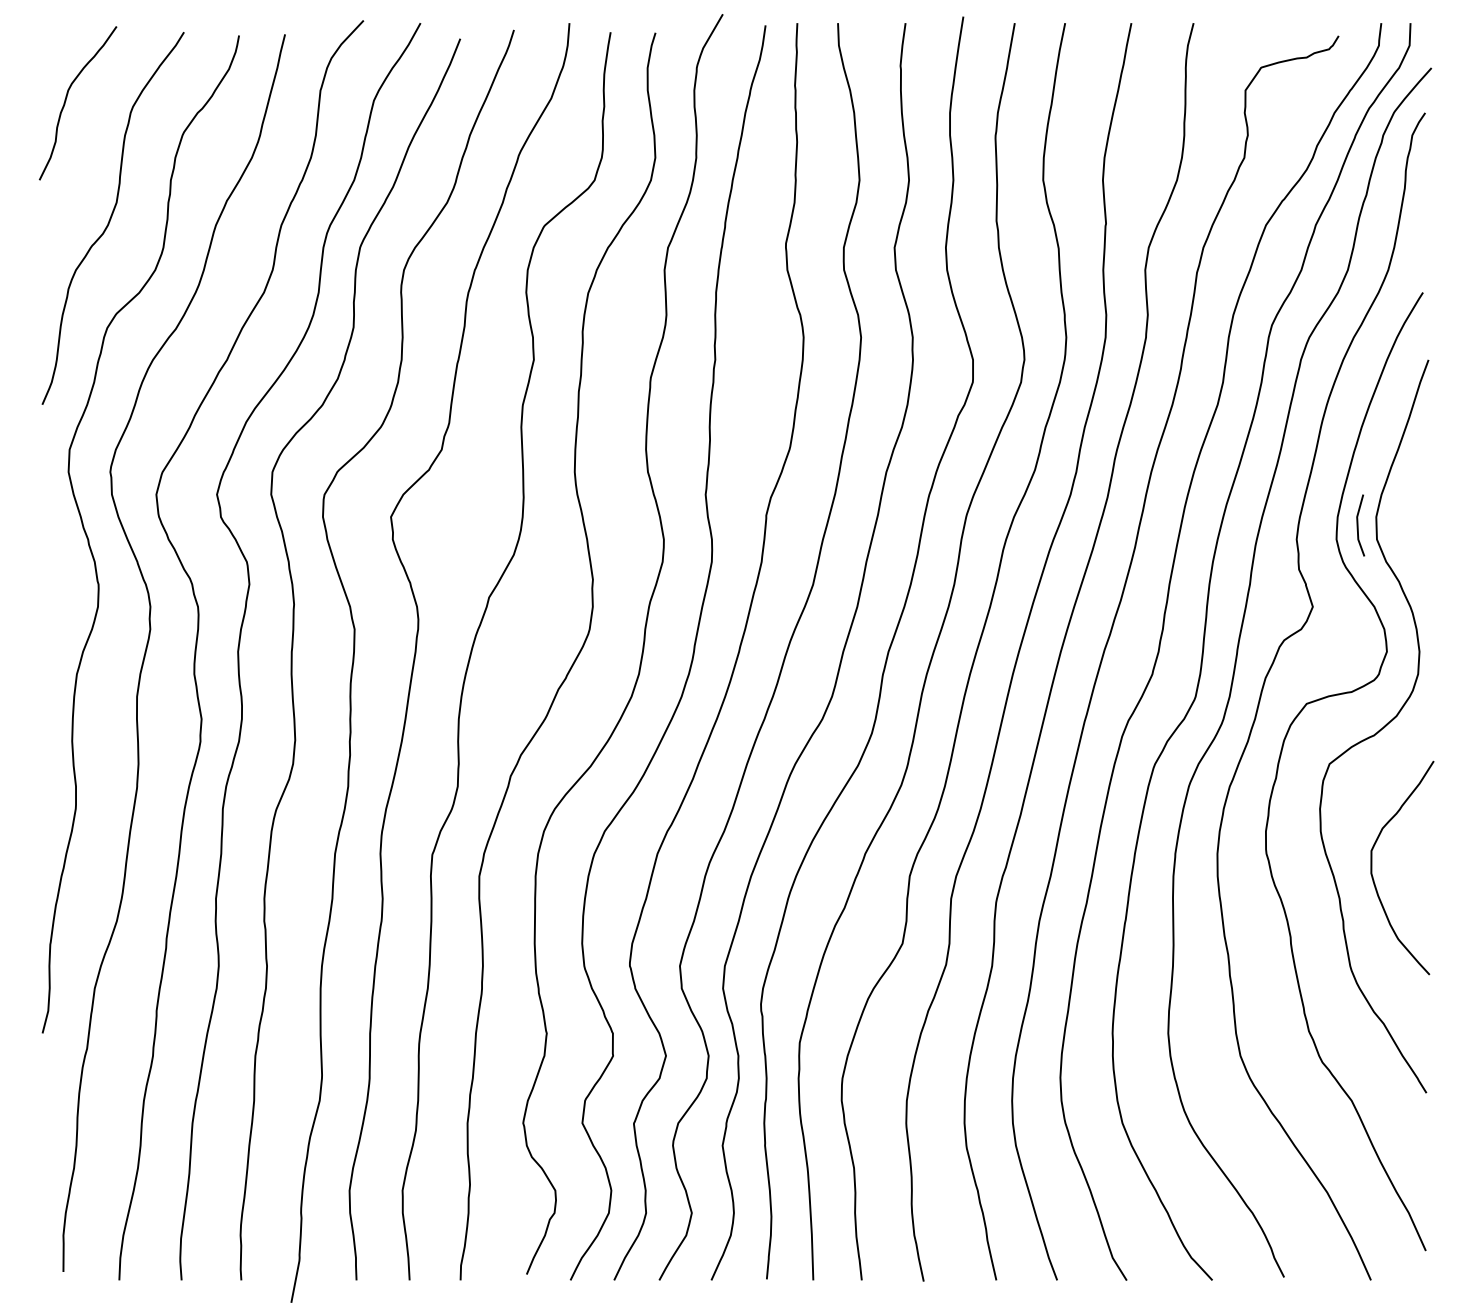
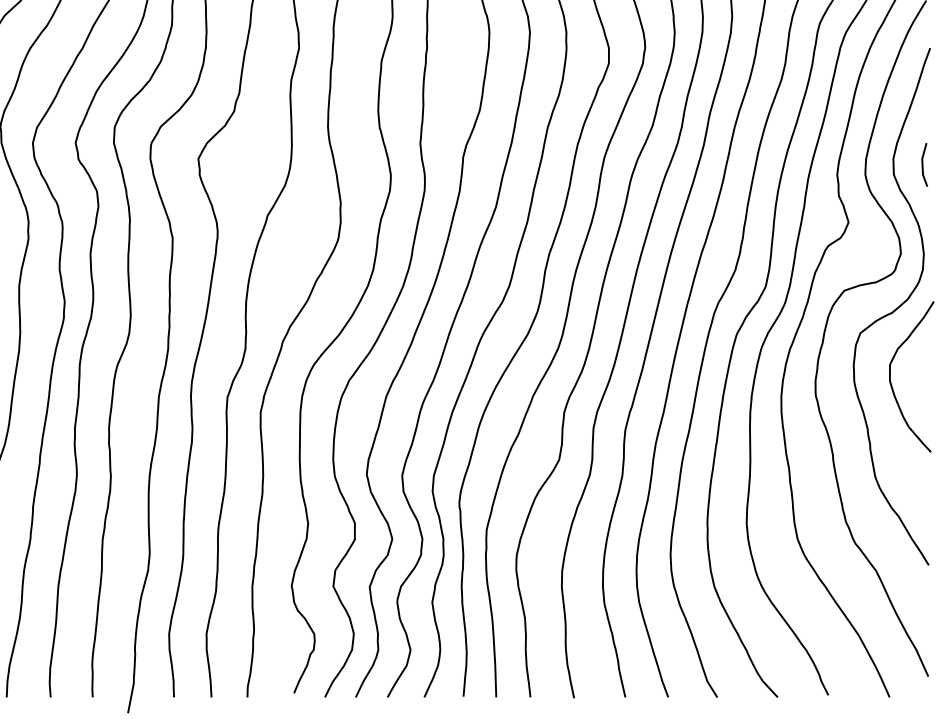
line: (1358, 525) -> (923, 164), moved
curve: (1372, 867) -> (890, 376), moved

